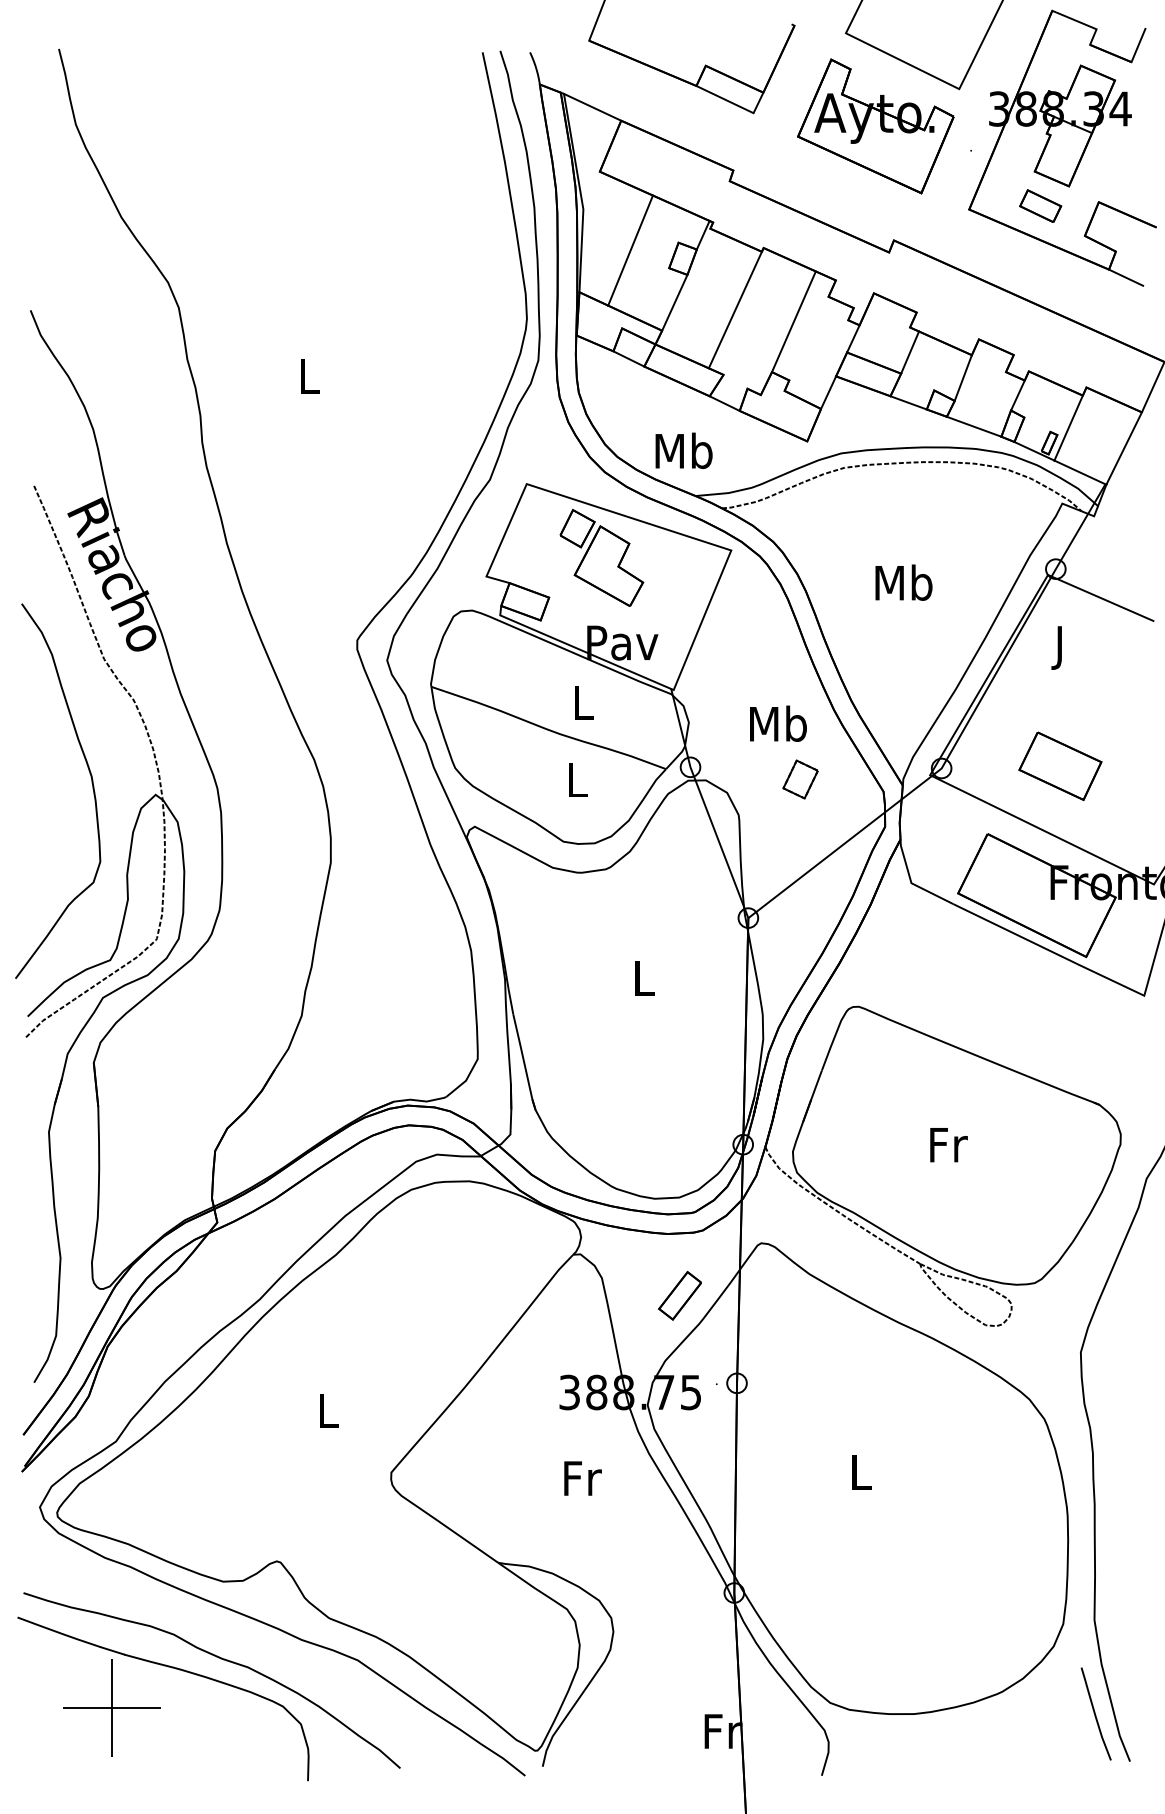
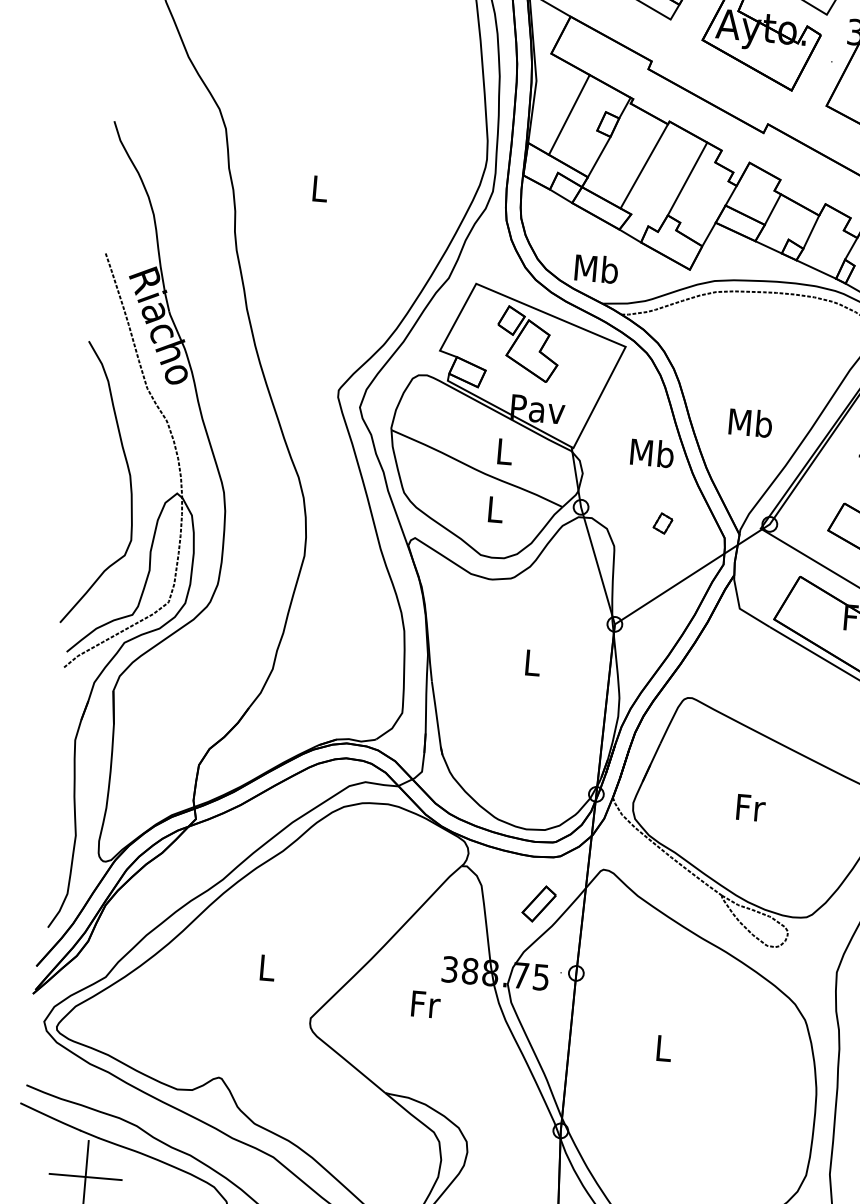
text: (903, 582) -> (750, 422), moved
text: (778, 723) -> (652, 452), moved
part: (800, 779) -> (663, 523), size x0.7
text: (582, 1478) -> (425, 1004), moved

